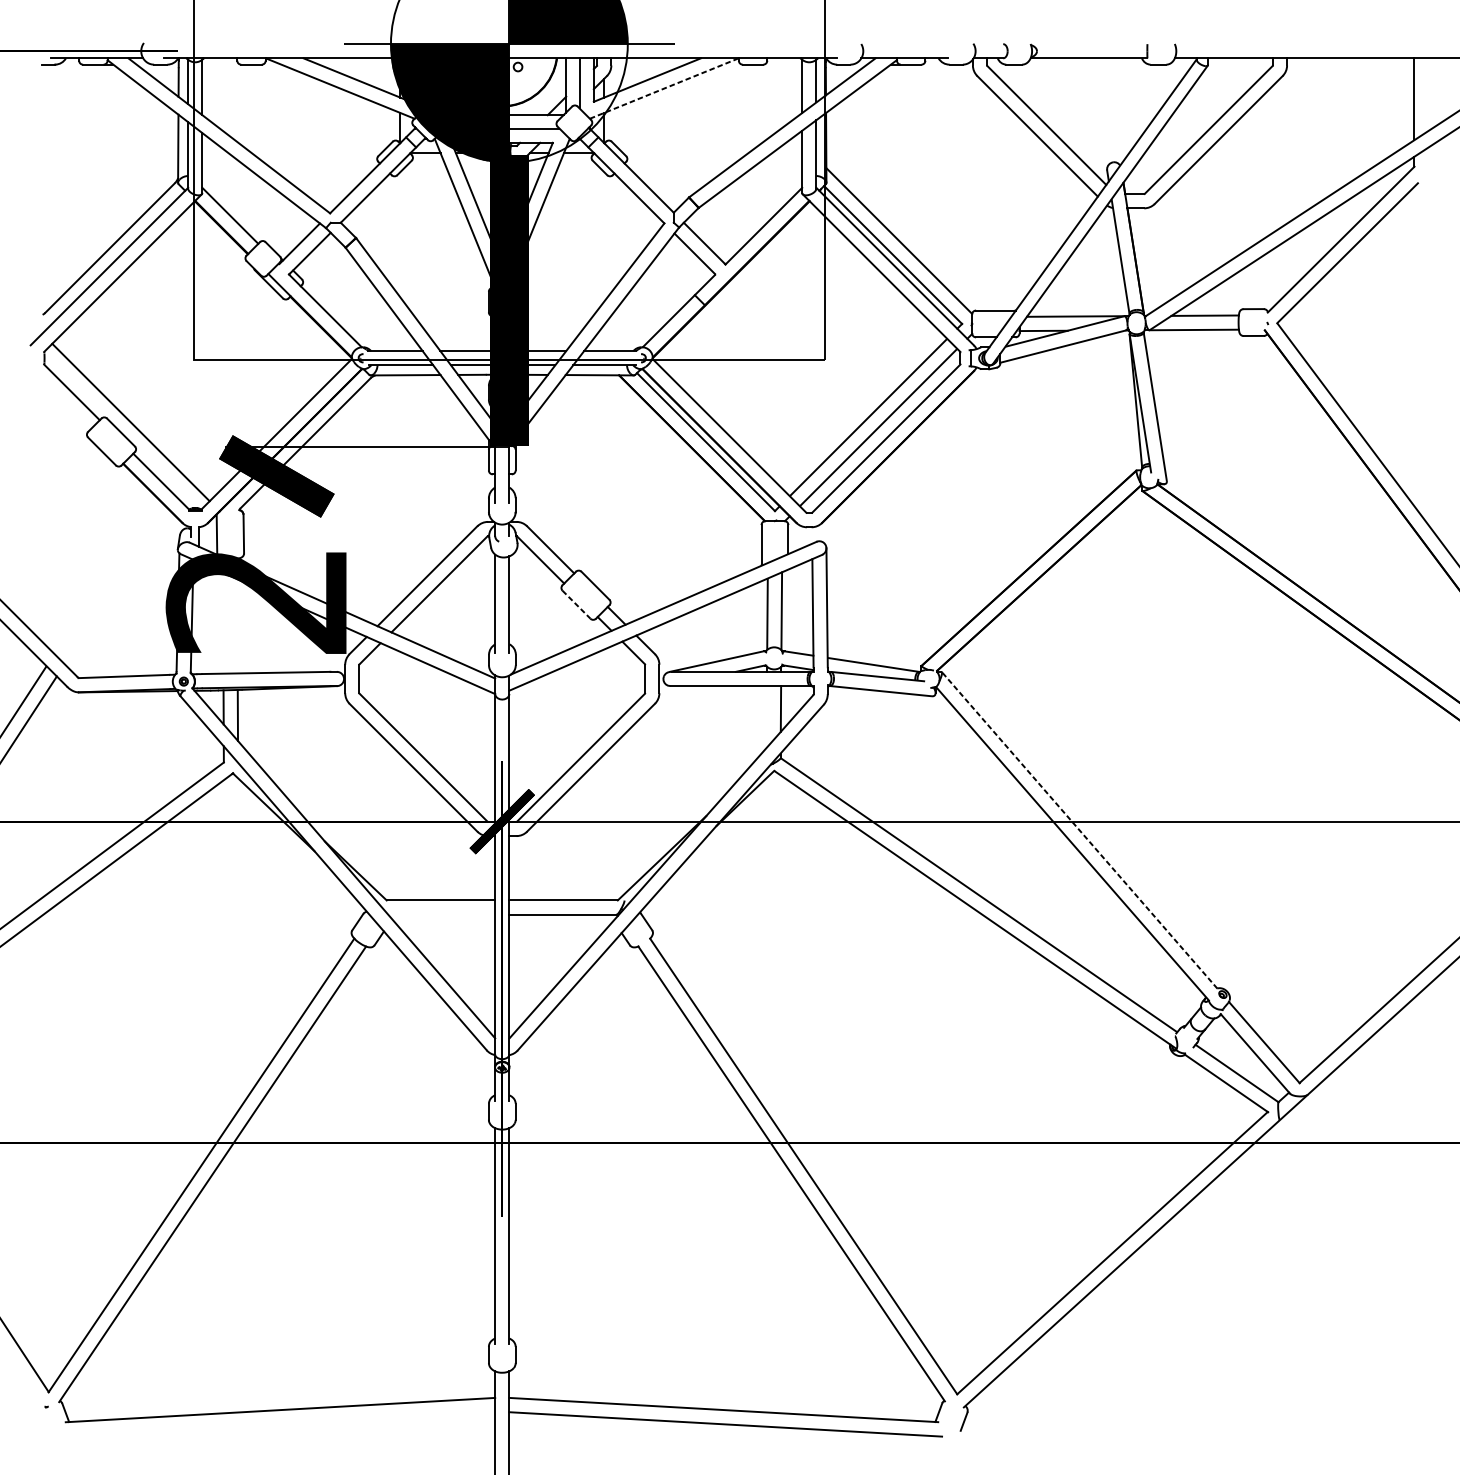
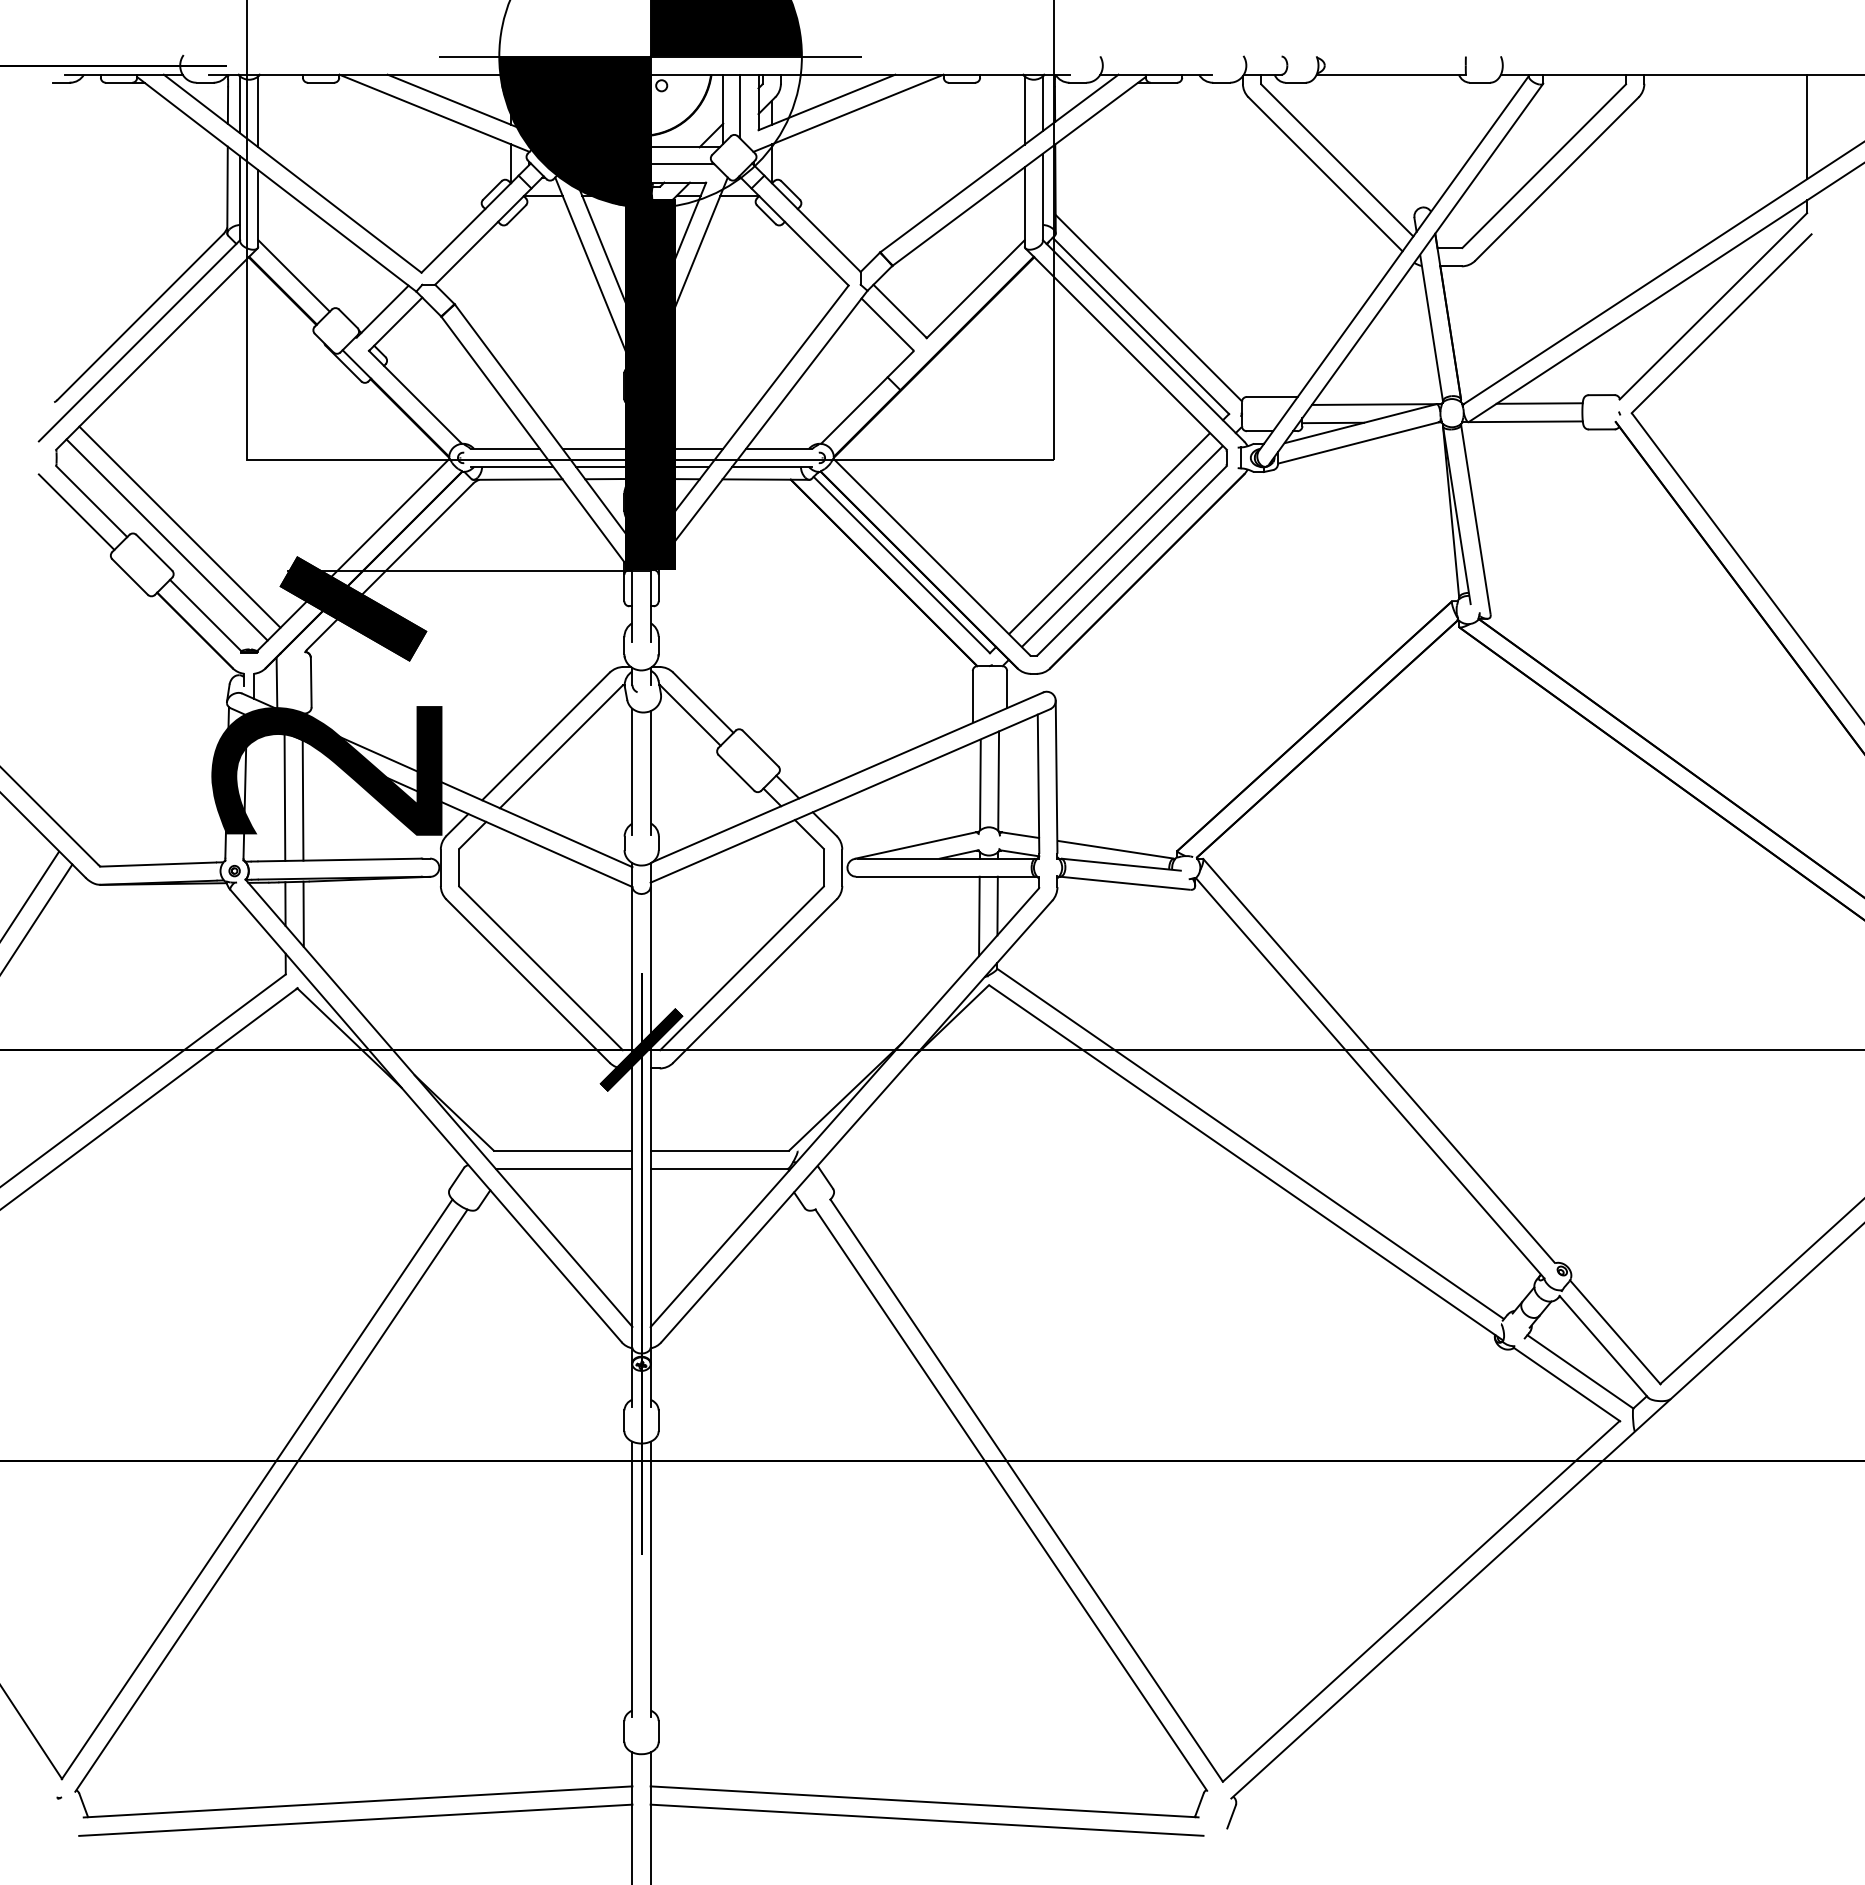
line: (664, 88) -> (848, 113), dashed -> solid
line: (60, 400) -> (76, 511), added
line: (140, 411) -> (179, 526), added
line: (576, 605) -> (736, 773), dashed -> solid
line: (222, 623) -> (284, 796), added
line: (236, 626) -> (302, 800), added
line: (766, 717) -> (979, 916), added
line: (1079, 830) -> (1379, 1061), dashed -> solid
line: (441, 914) -> (563, 1168), added
line: (278, 1423) -> (355, 1819), added

